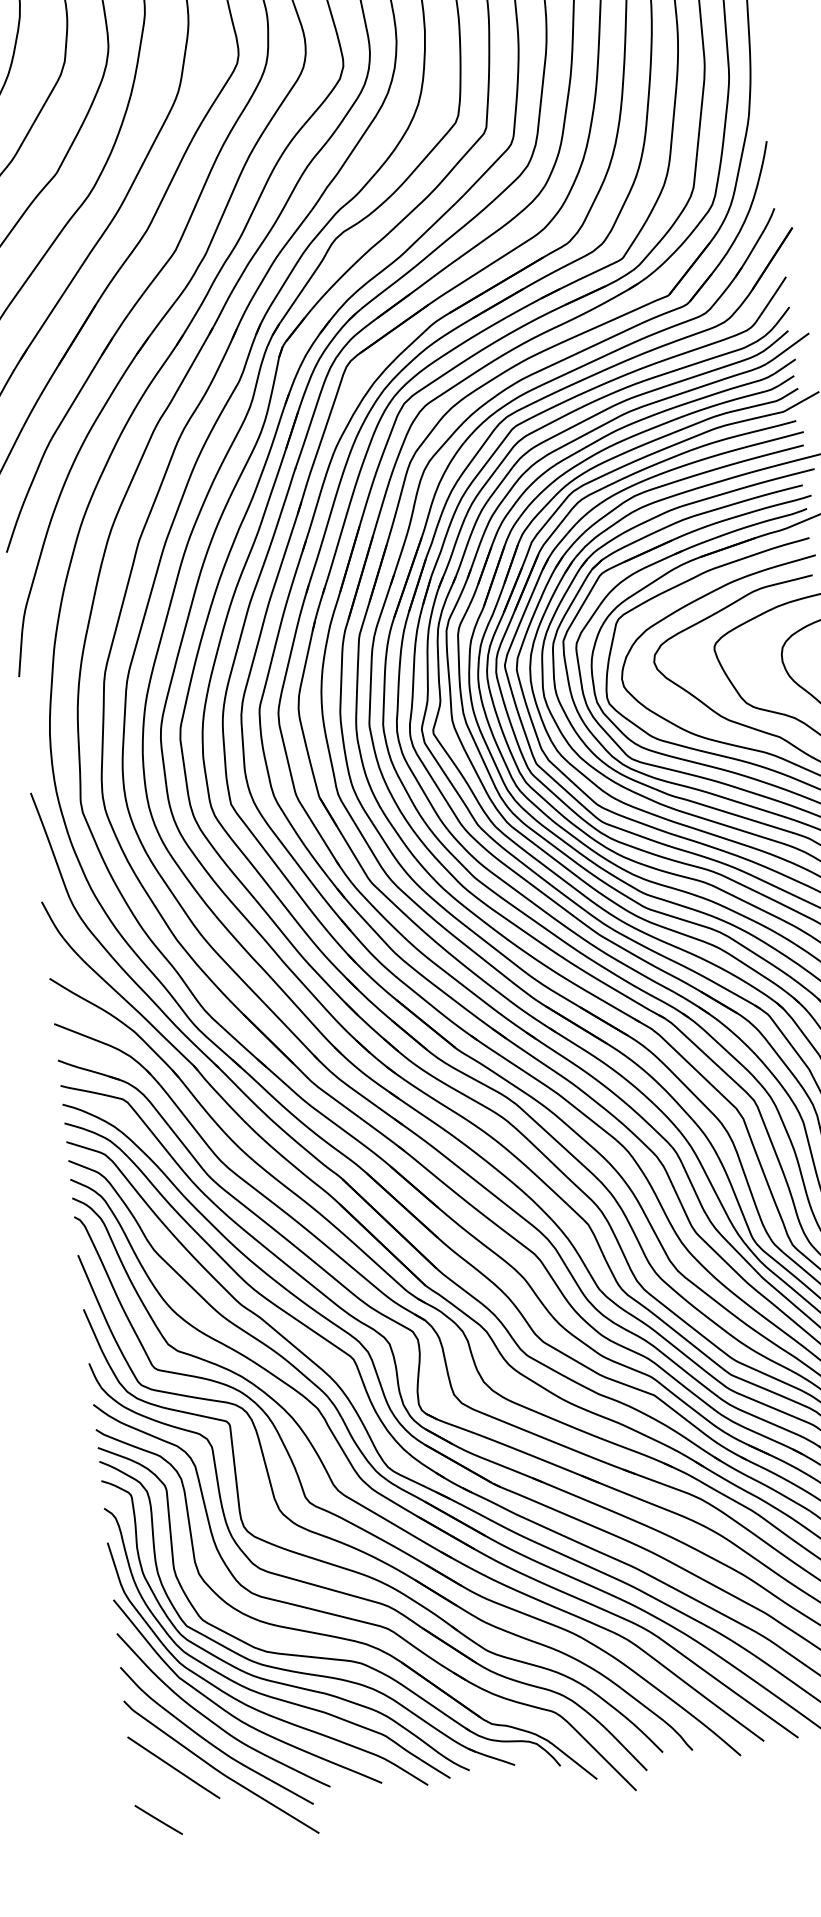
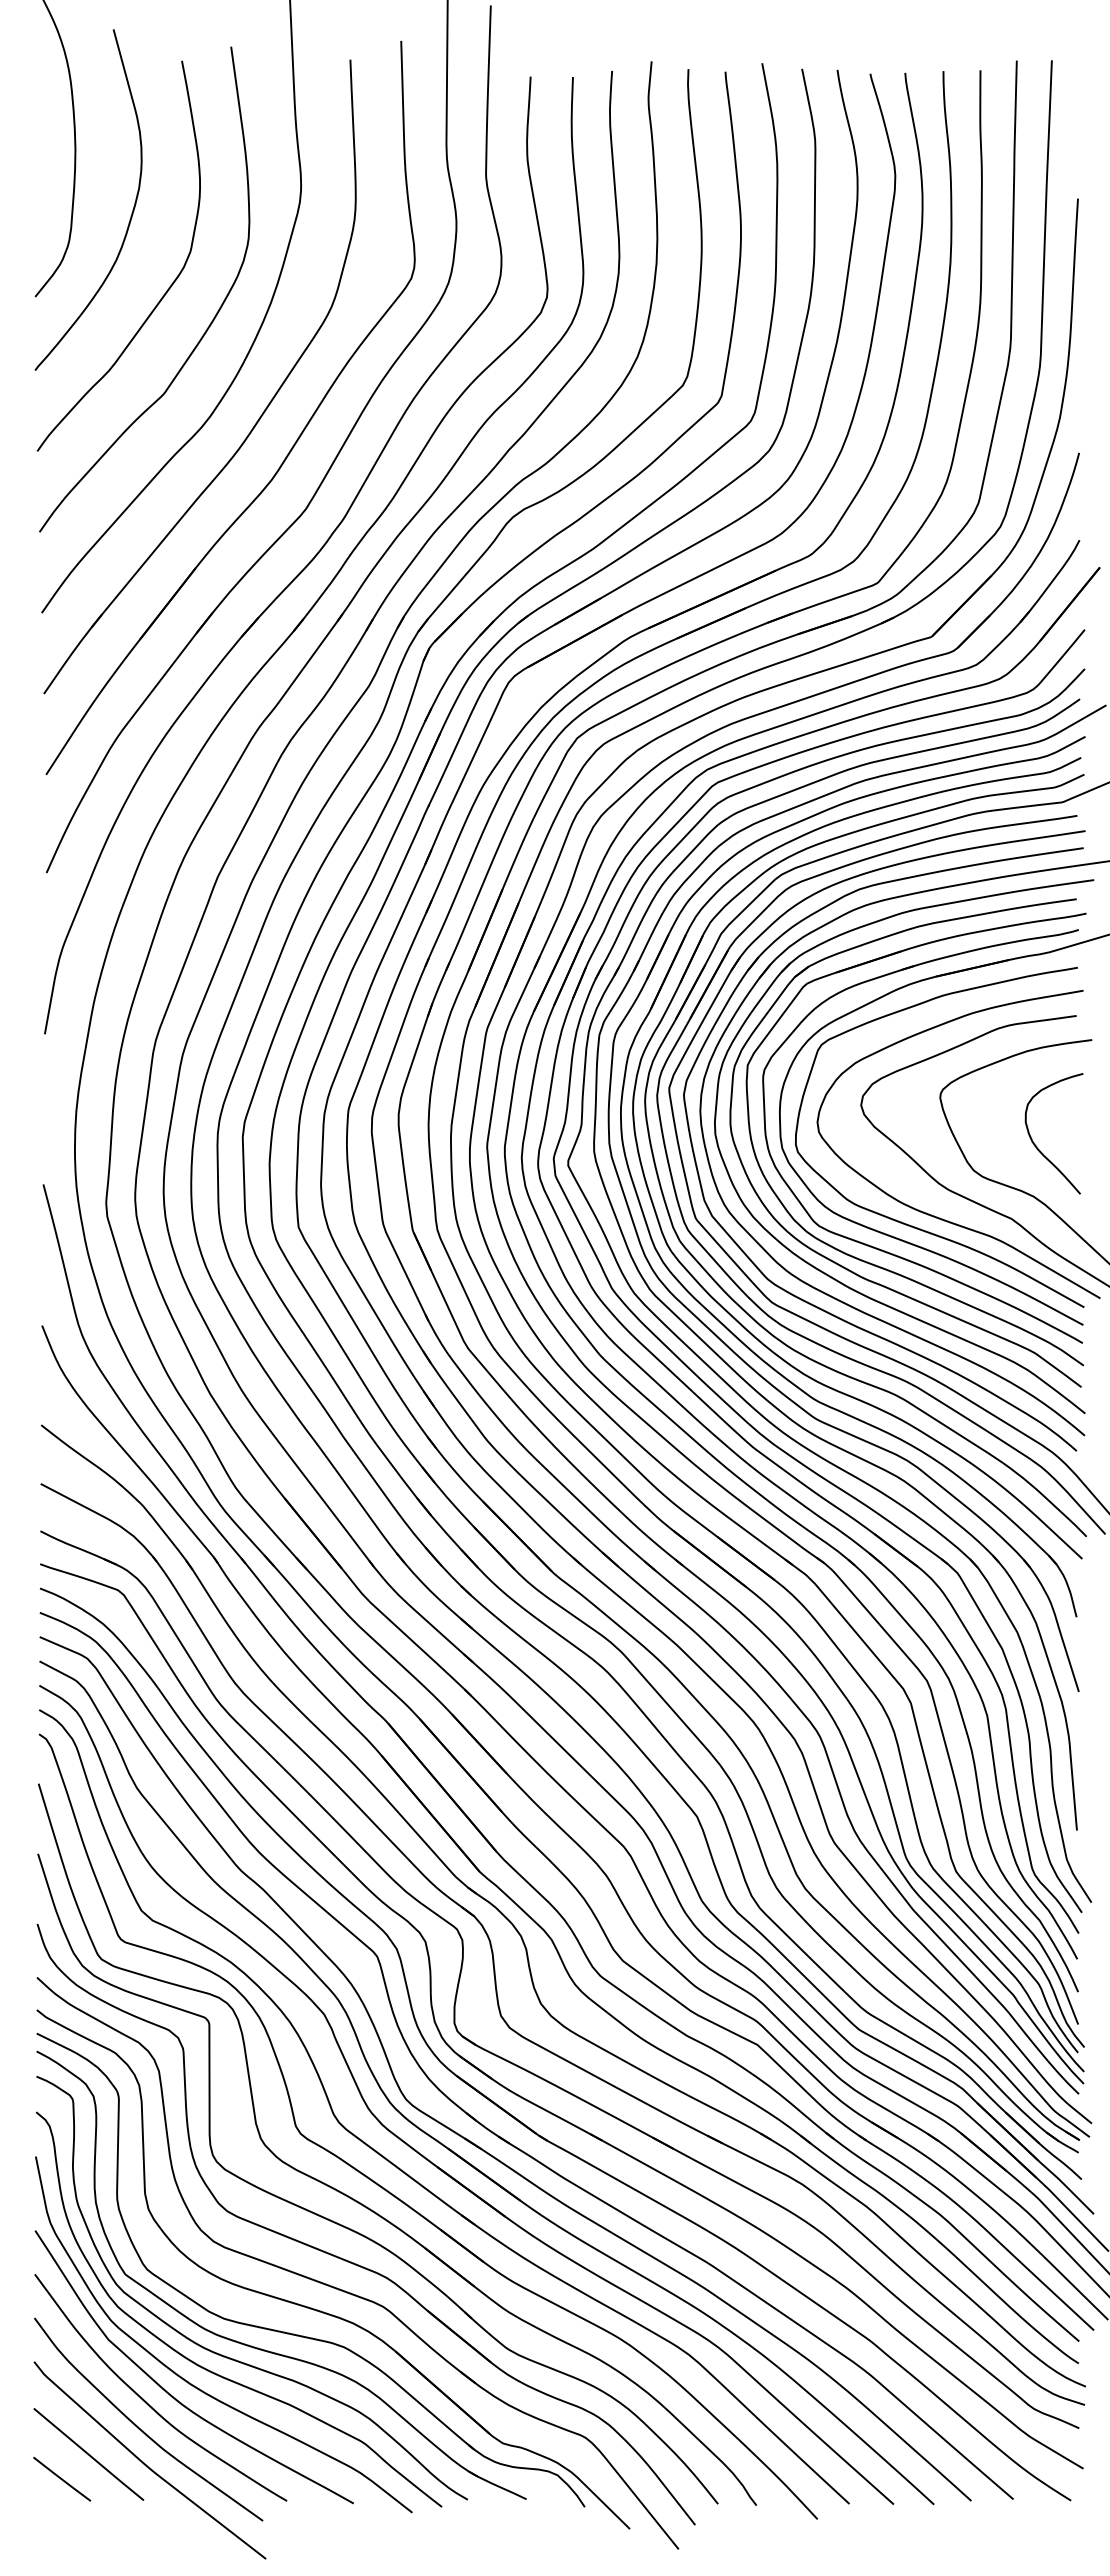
line: (158, 1819) -> (62, 2478), moved

